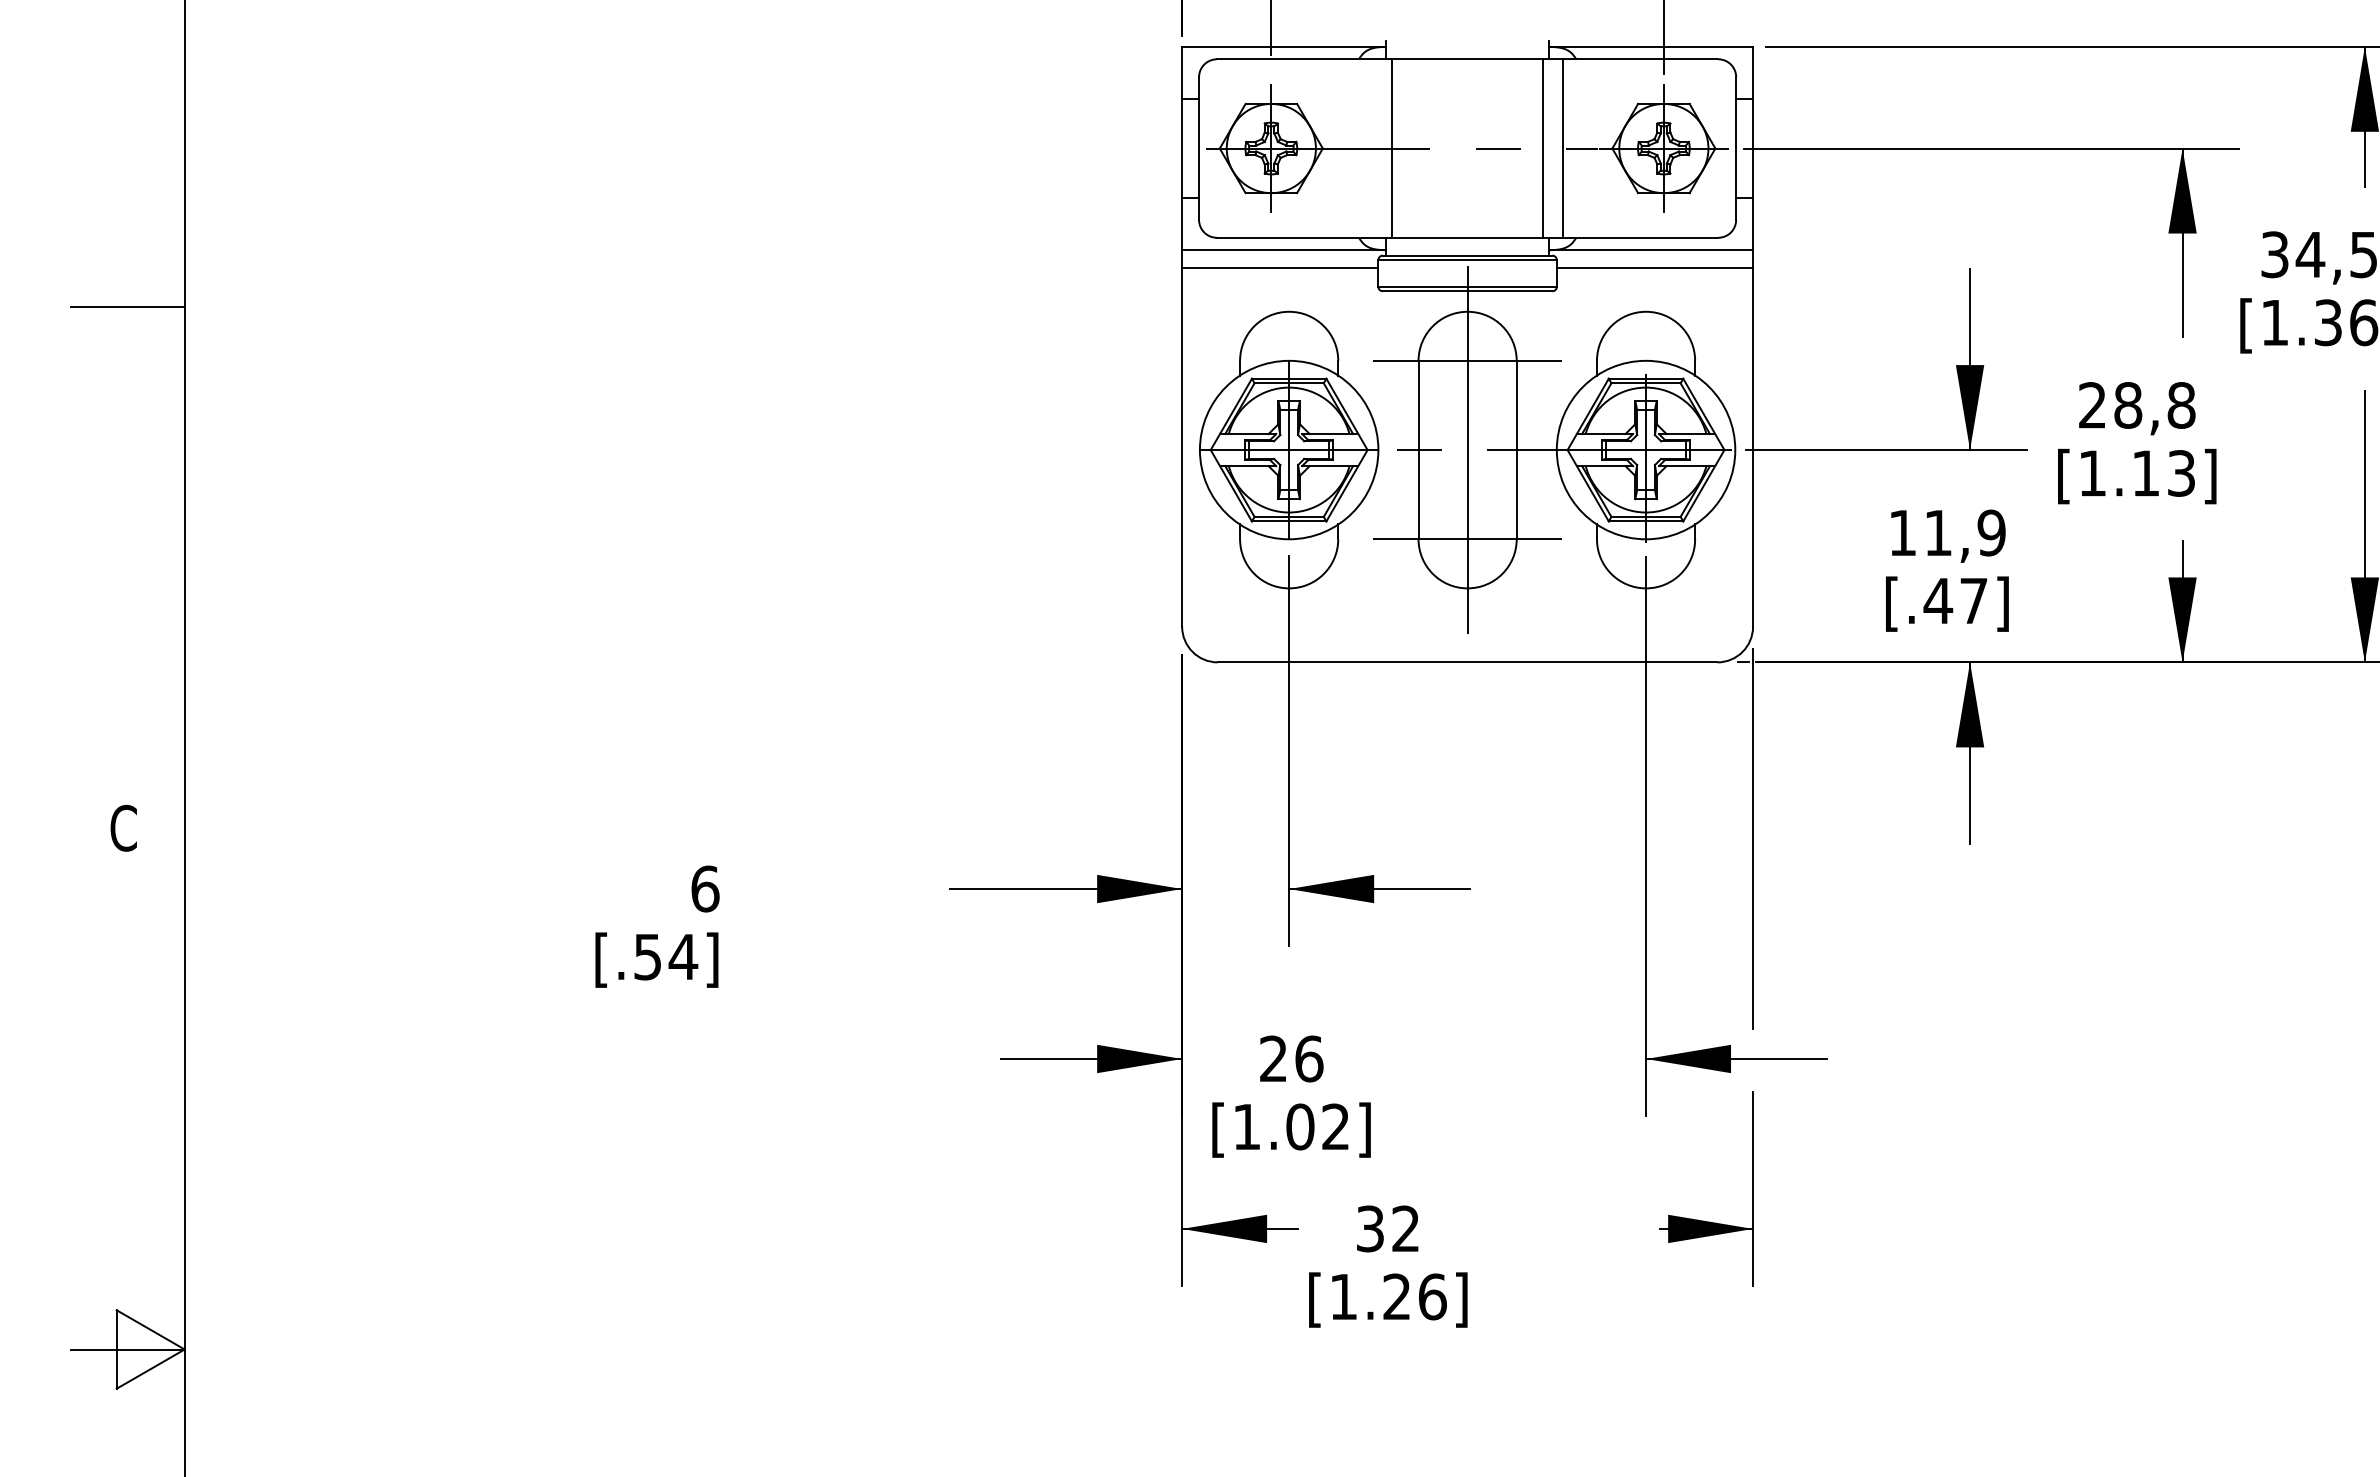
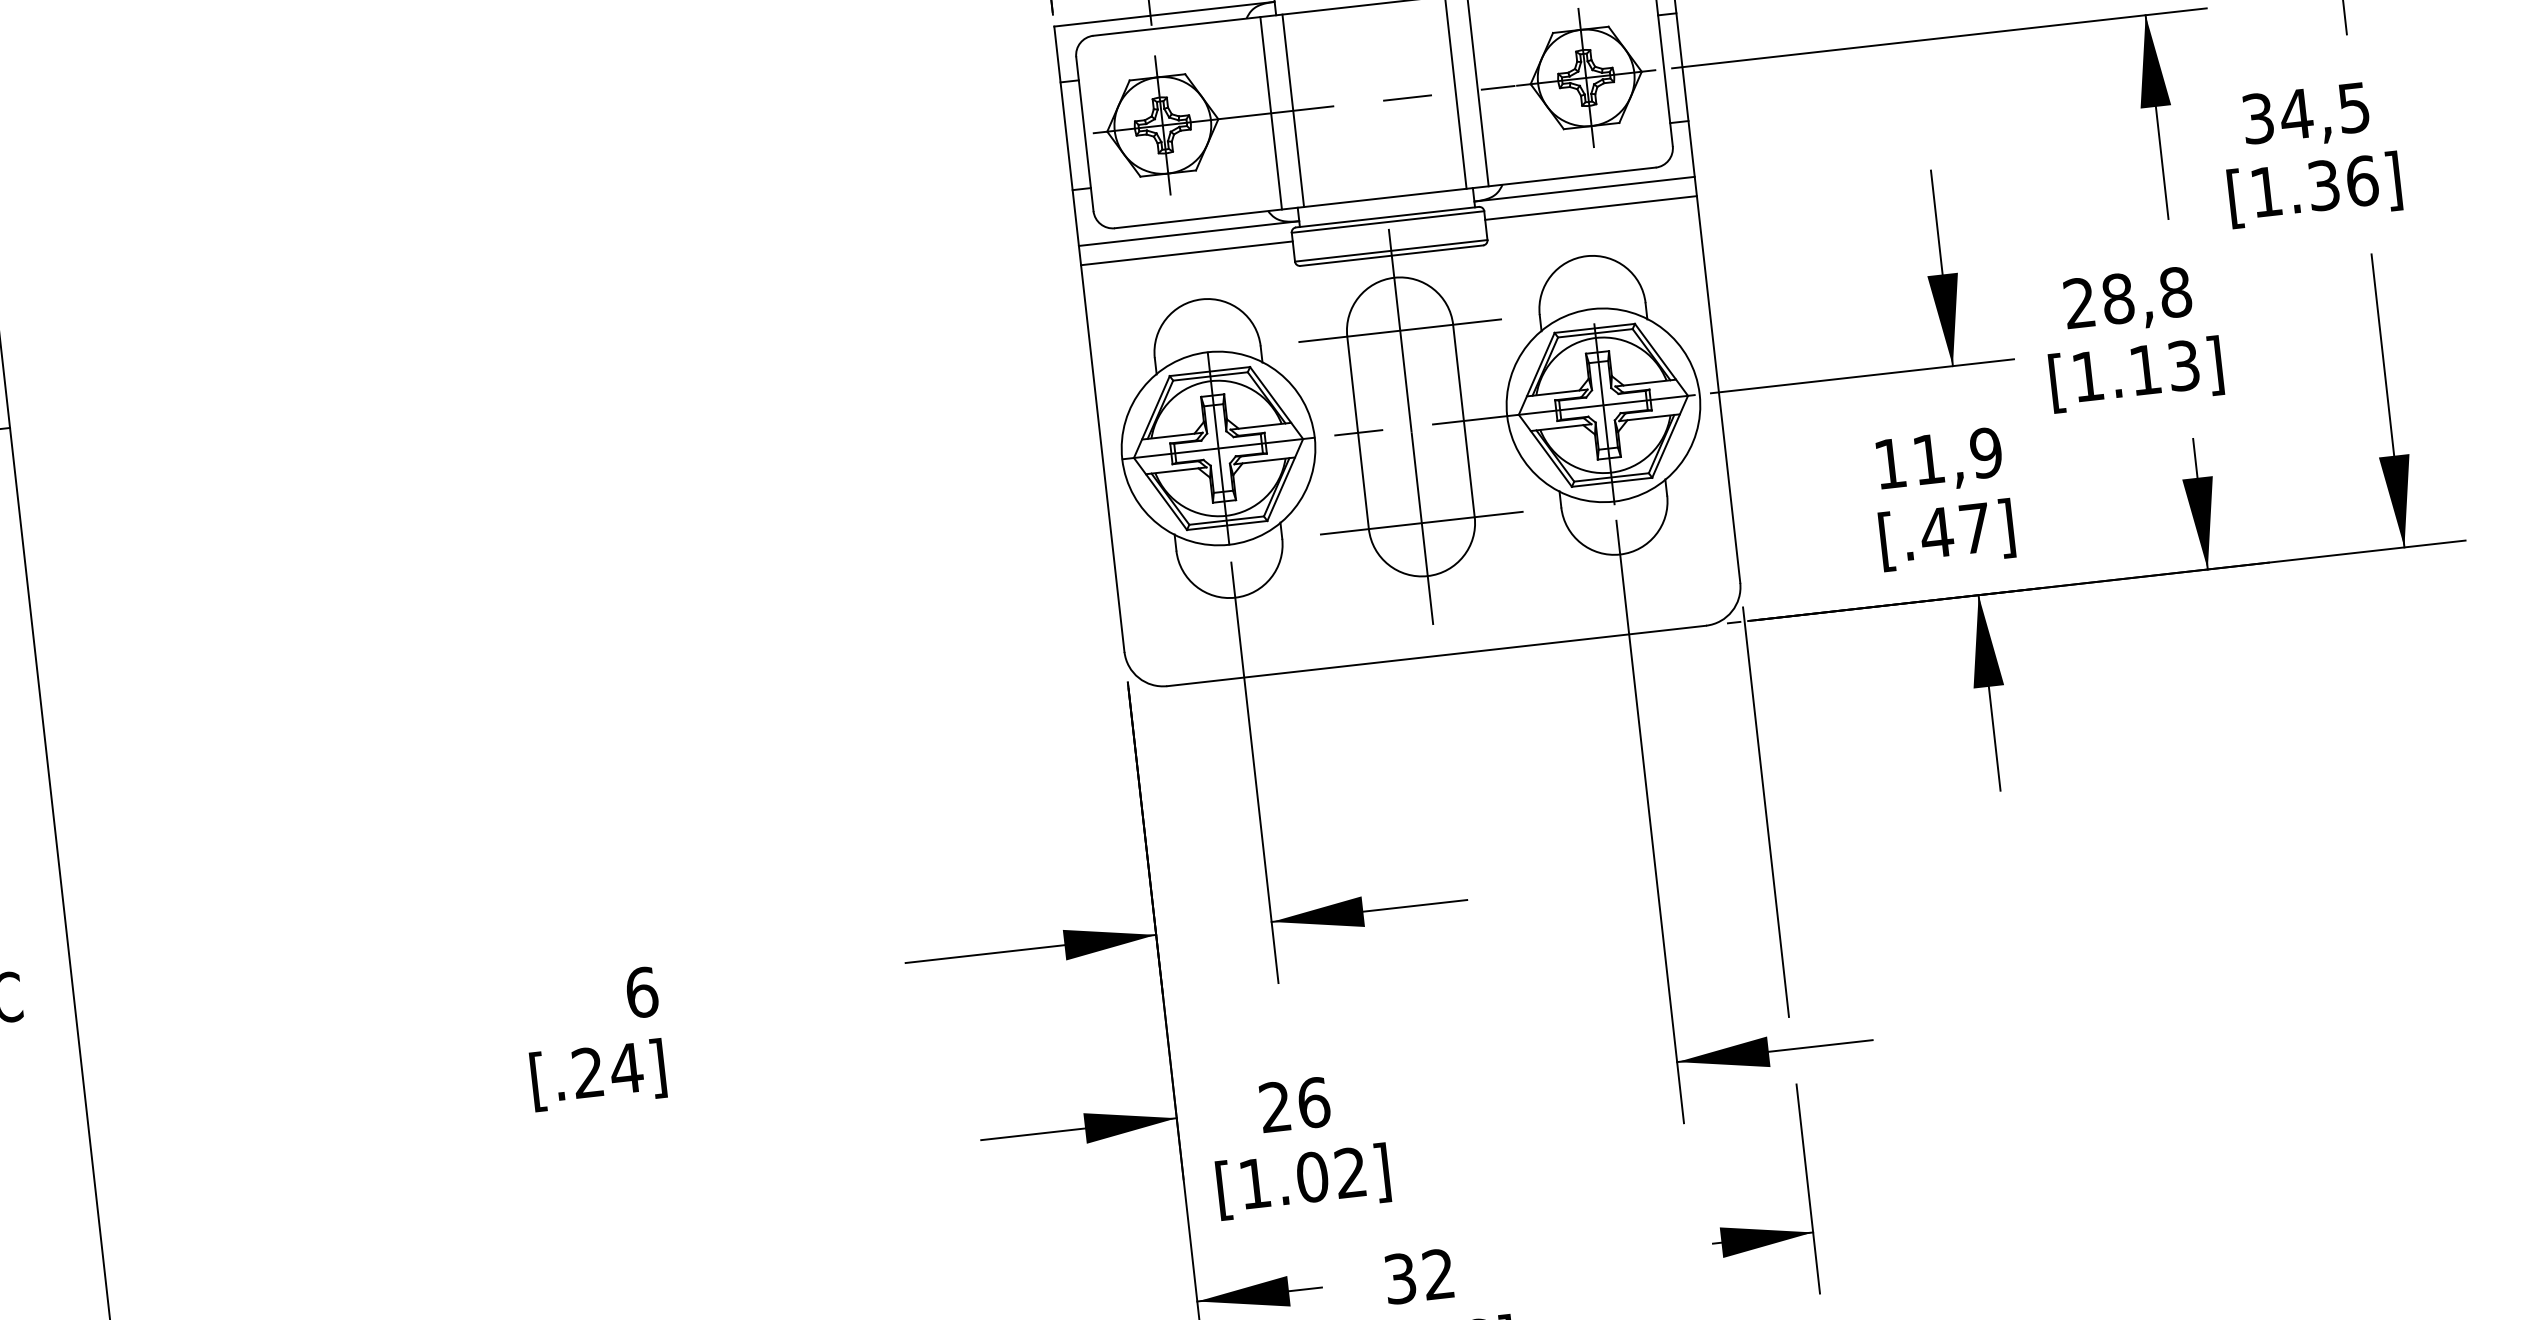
line: (1371, 148) -> (1270, 113), added
text: (647, 956) -> (587, 1072), [.54] -> [.24]

